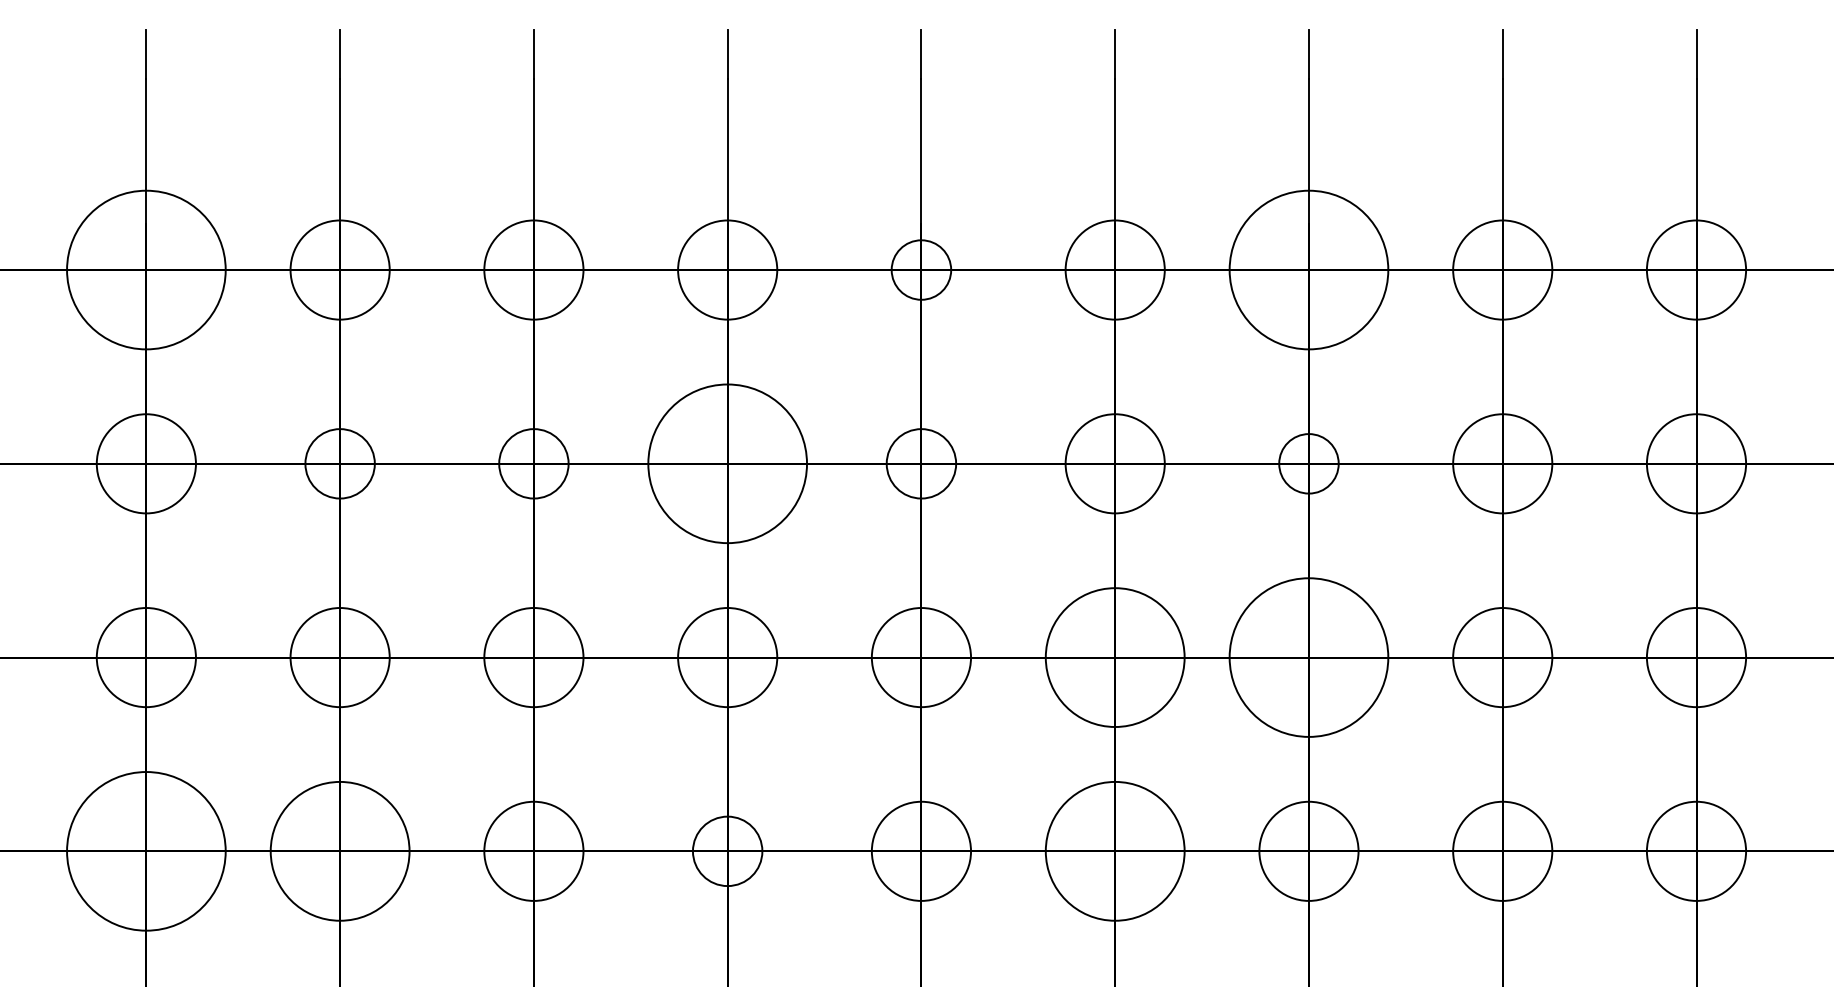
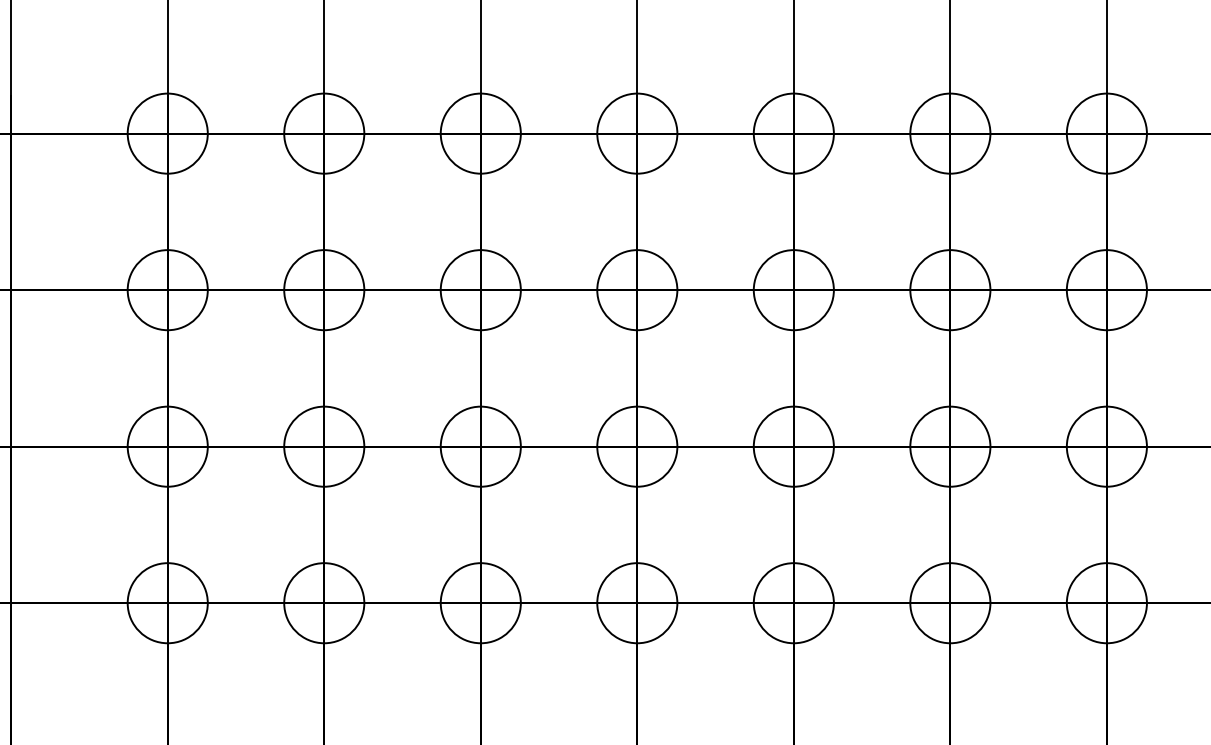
circle: (145, 269) -> (167, 133), size x0.62
circle: (921, 269) -> (793, 133), size x1.67
circle: (1308, 269) -> (1106, 133), size x0.62
circle: (339, 463) -> (323, 289), size x1.43
circle: (533, 463) -> (480, 289), size x1.43
circle: (727, 463) -> (637, 289), size x0.62
circle: (921, 463) -> (793, 289), size x1.43
circle: (1308, 463) -> (1106, 289), size x1.67
circle: (1114, 657) -> (949, 446), size x0.71
circle: (1308, 657) -> (1106, 446), size x0.62
circle: (145, 850) -> (167, 602), size x0.62
circle: (339, 850) -> (323, 602), size x0.71
circle: (727, 850) -> (637, 602), size x1.43
circle: (1114, 850) -> (949, 602), size x0.71

